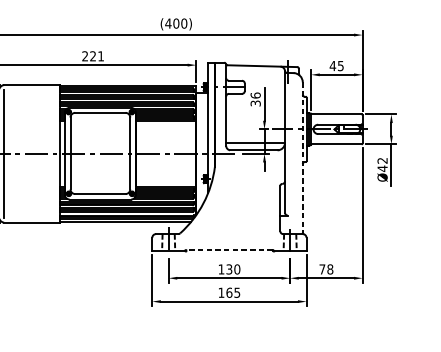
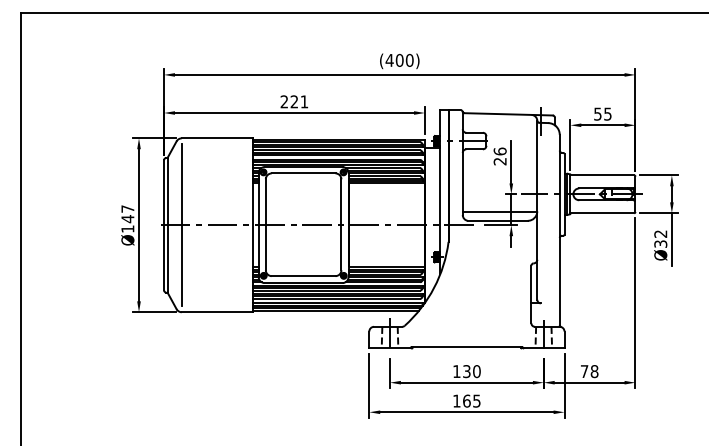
text: (332, 65) -> (597, 113), 45 -> 55
text: (255, 103) -> (500, 161), 36 -> 26
line: (302, 157) -> (559, 229), dashed -> solid
text: (382, 169) -> (660, 244), Ø42 -> Ø32
line: (229, 249) -> (466, 346), dashed -> solid

